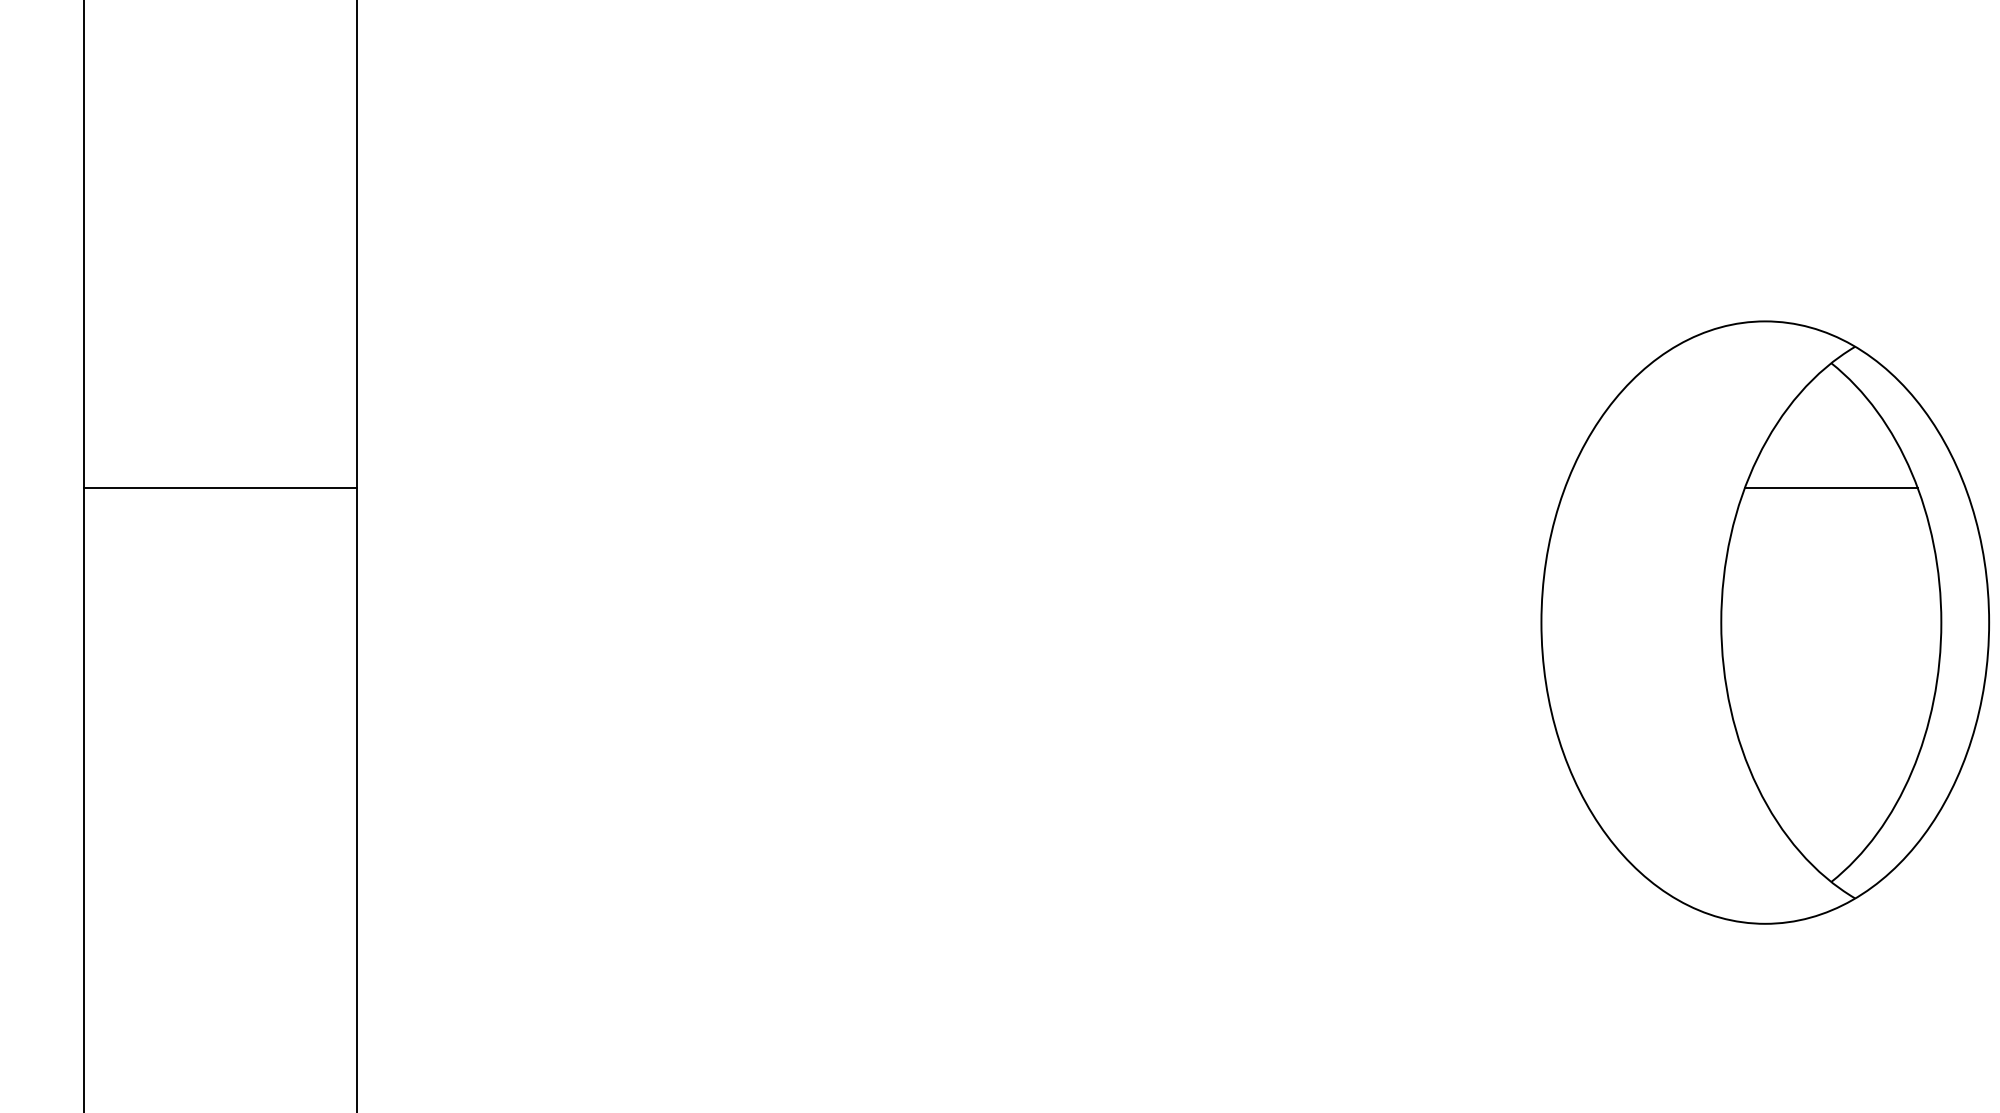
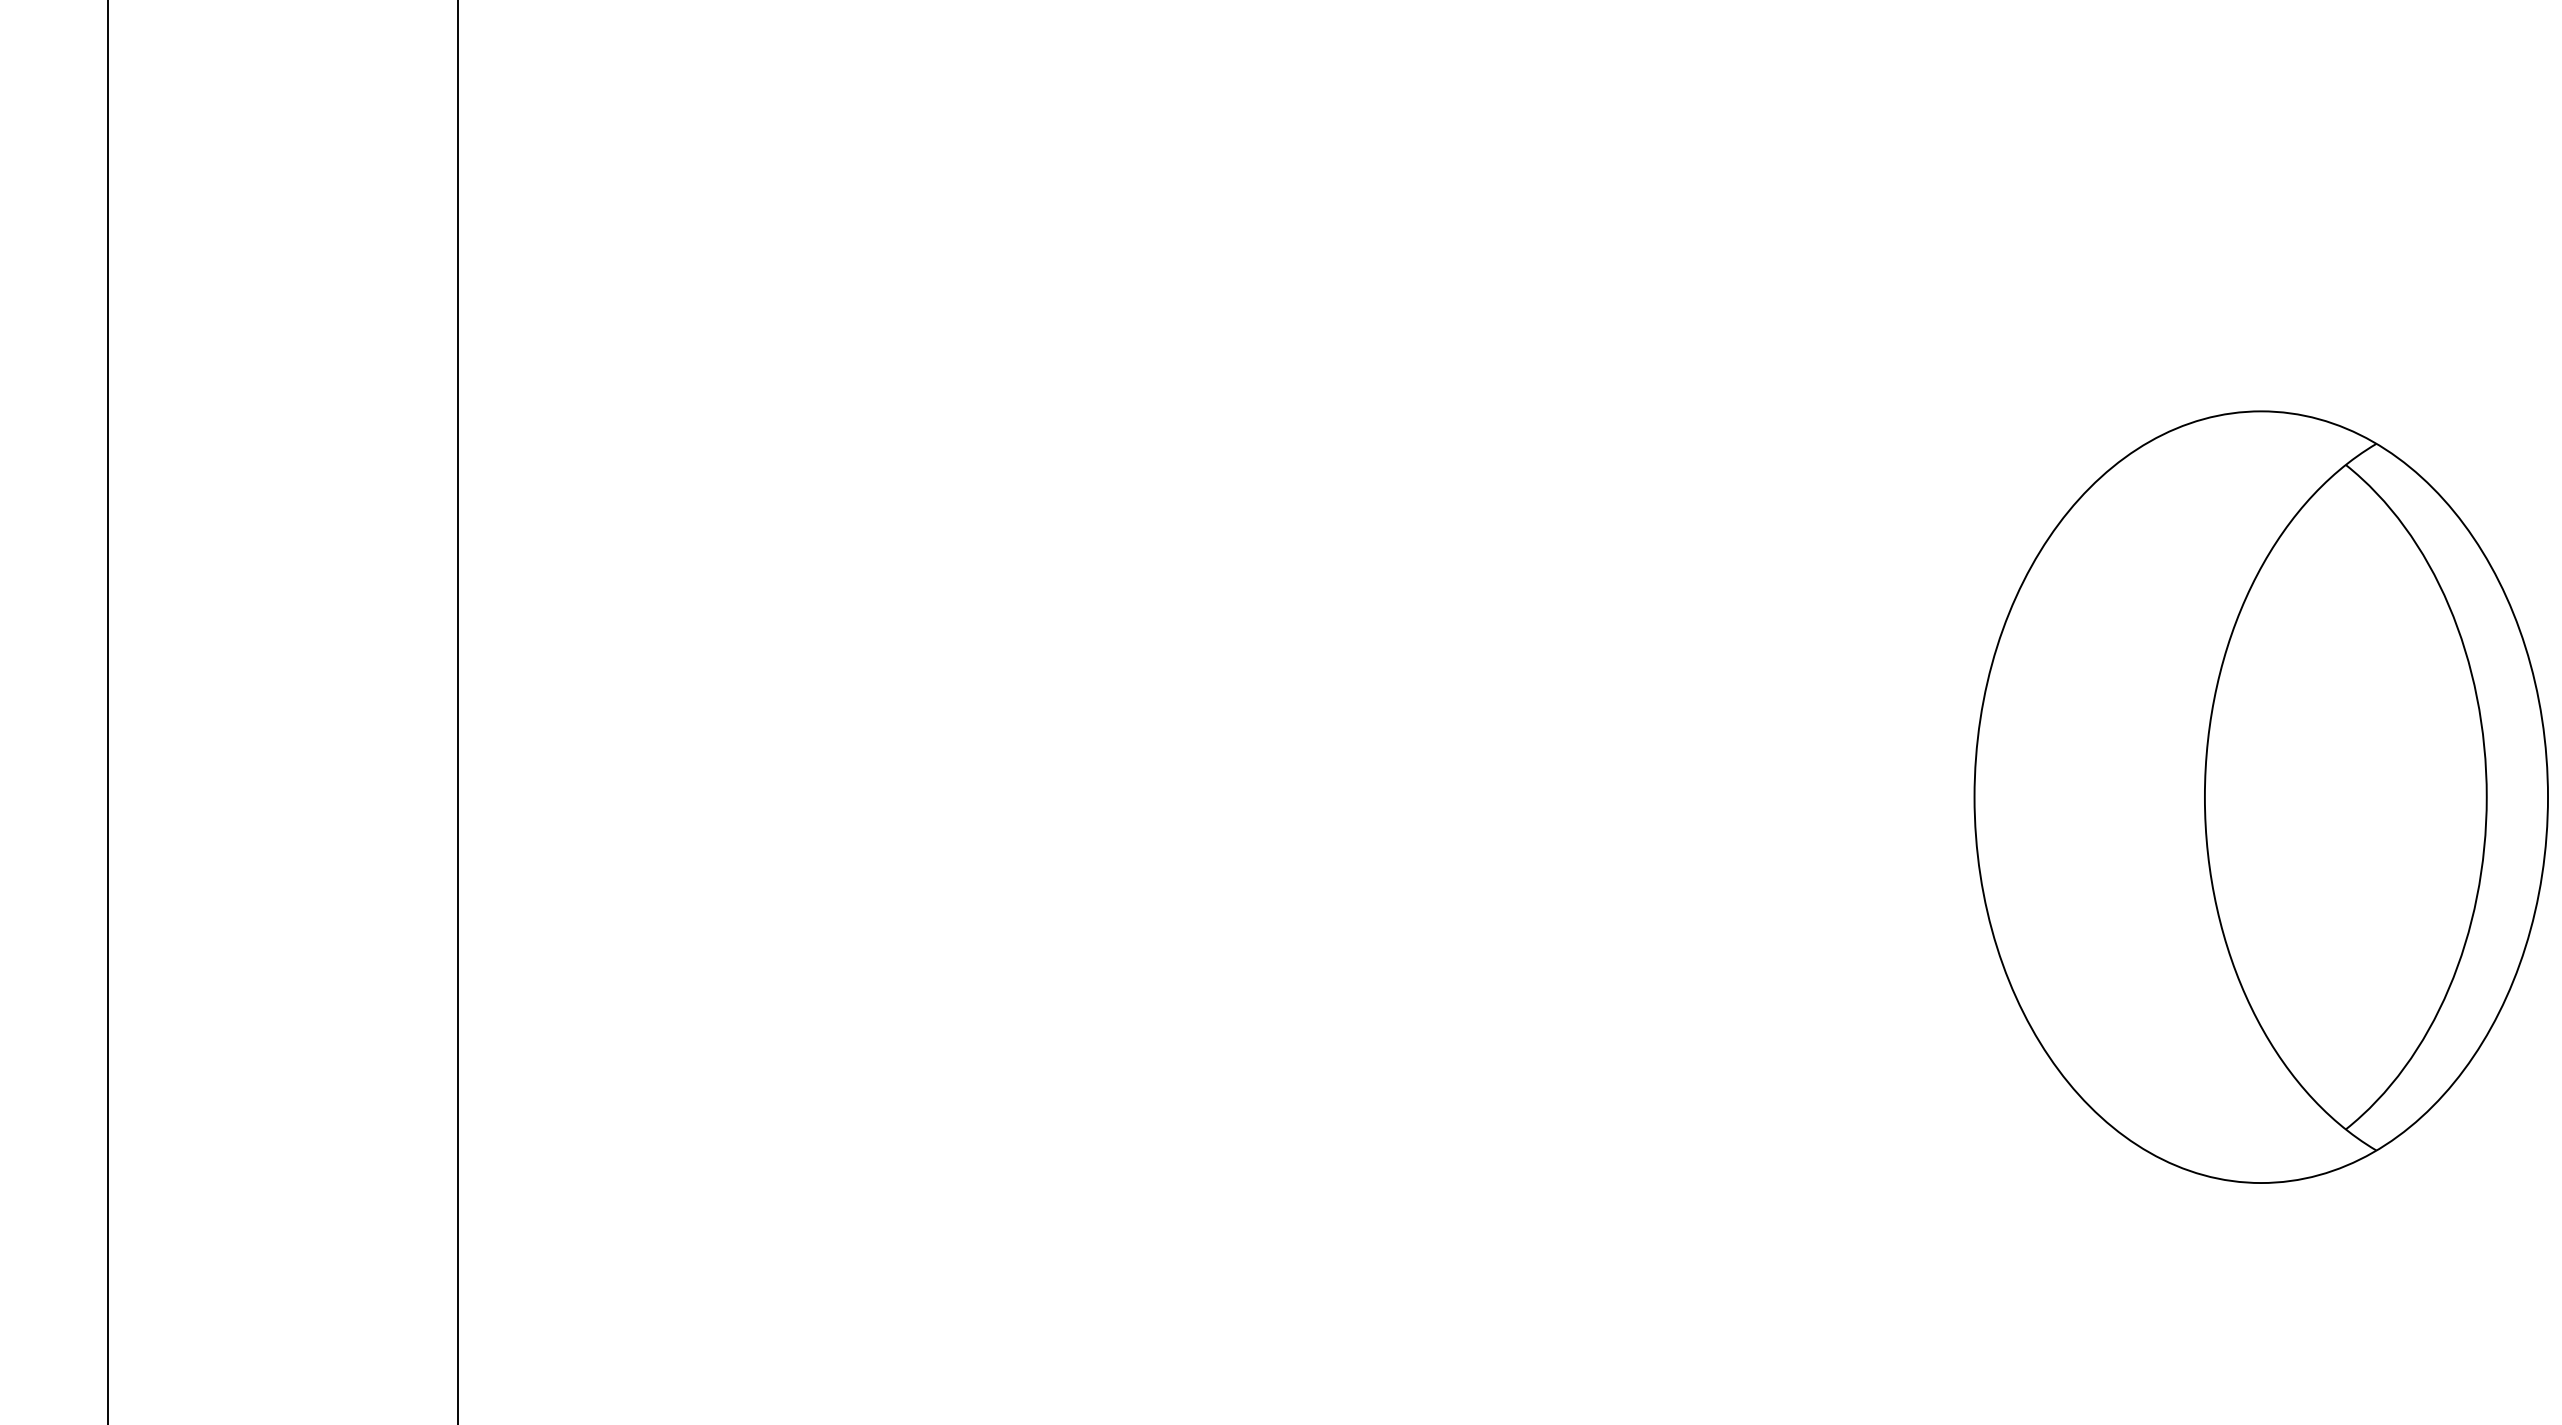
line: (220, 488) -> (282, 625), removed
line: (1831, 488) -> (2345, 625), removed

